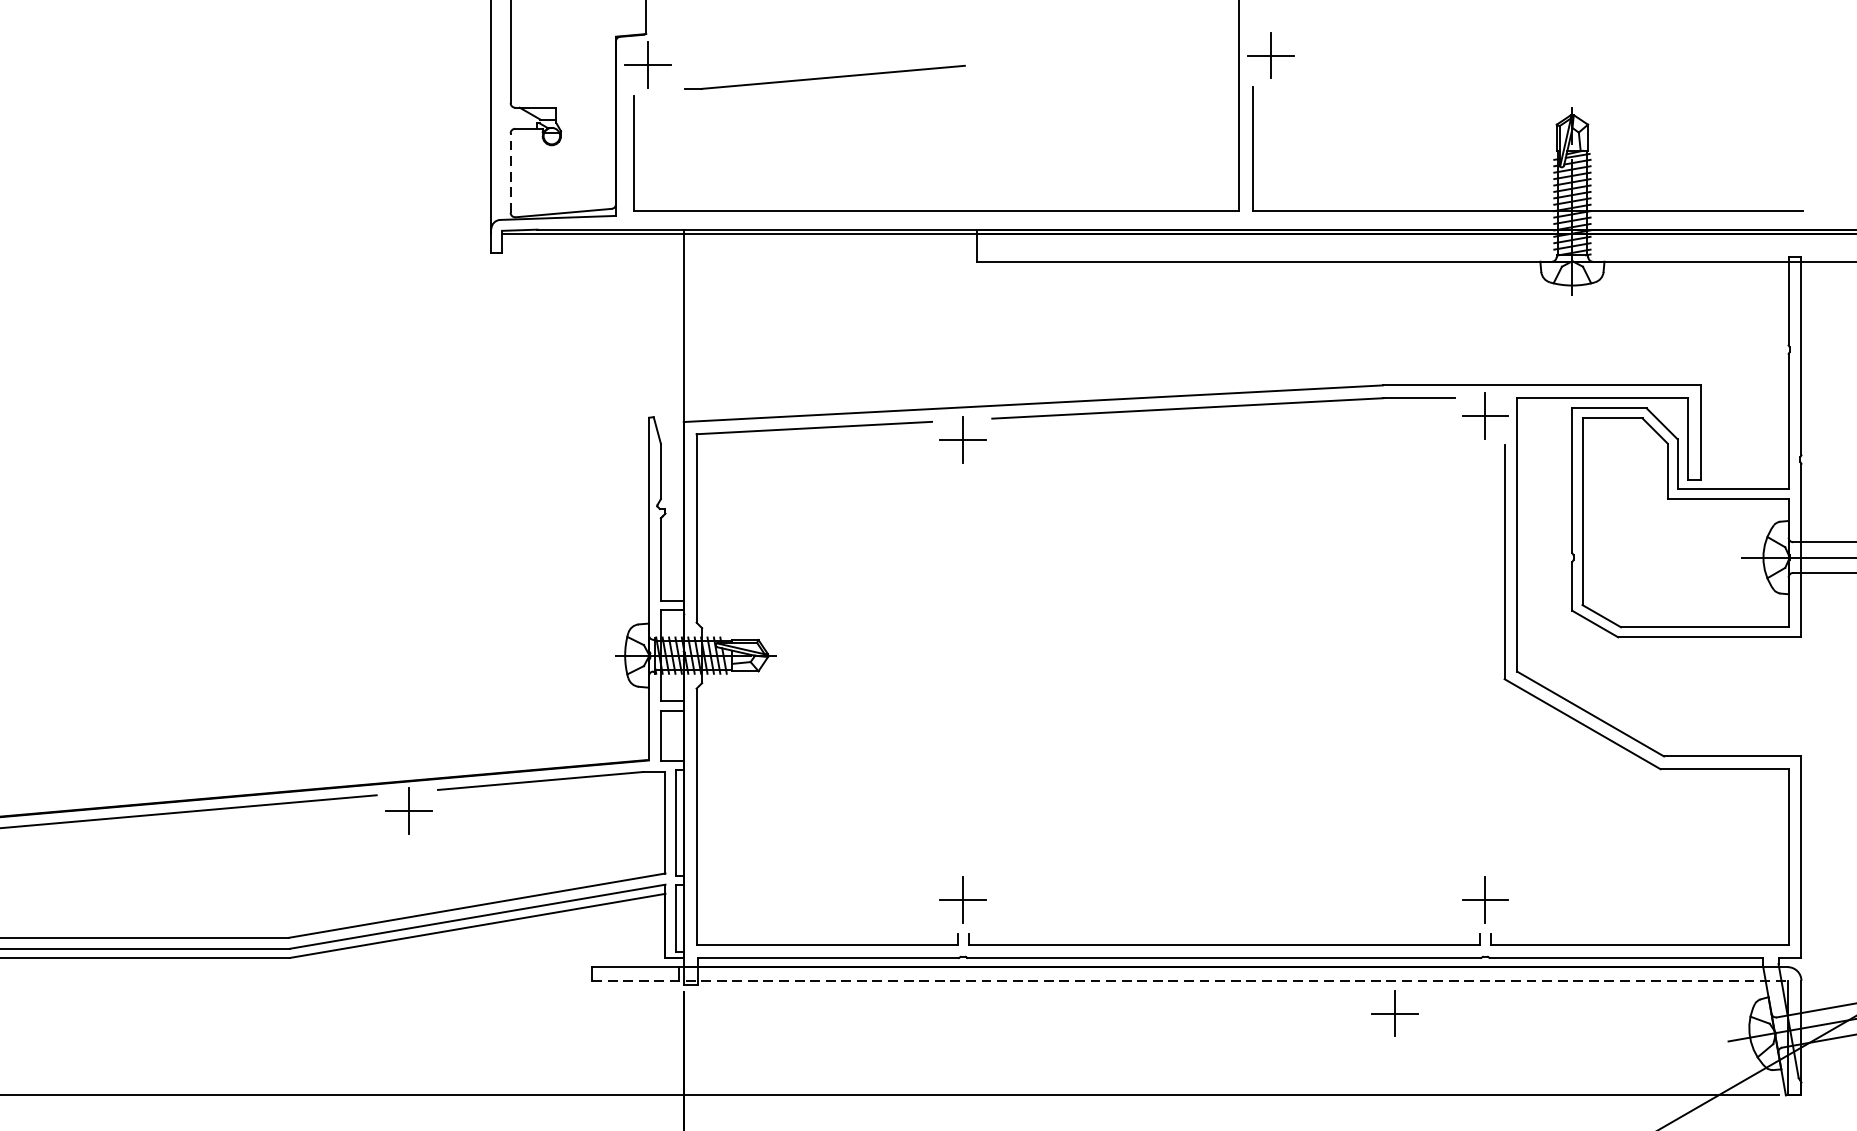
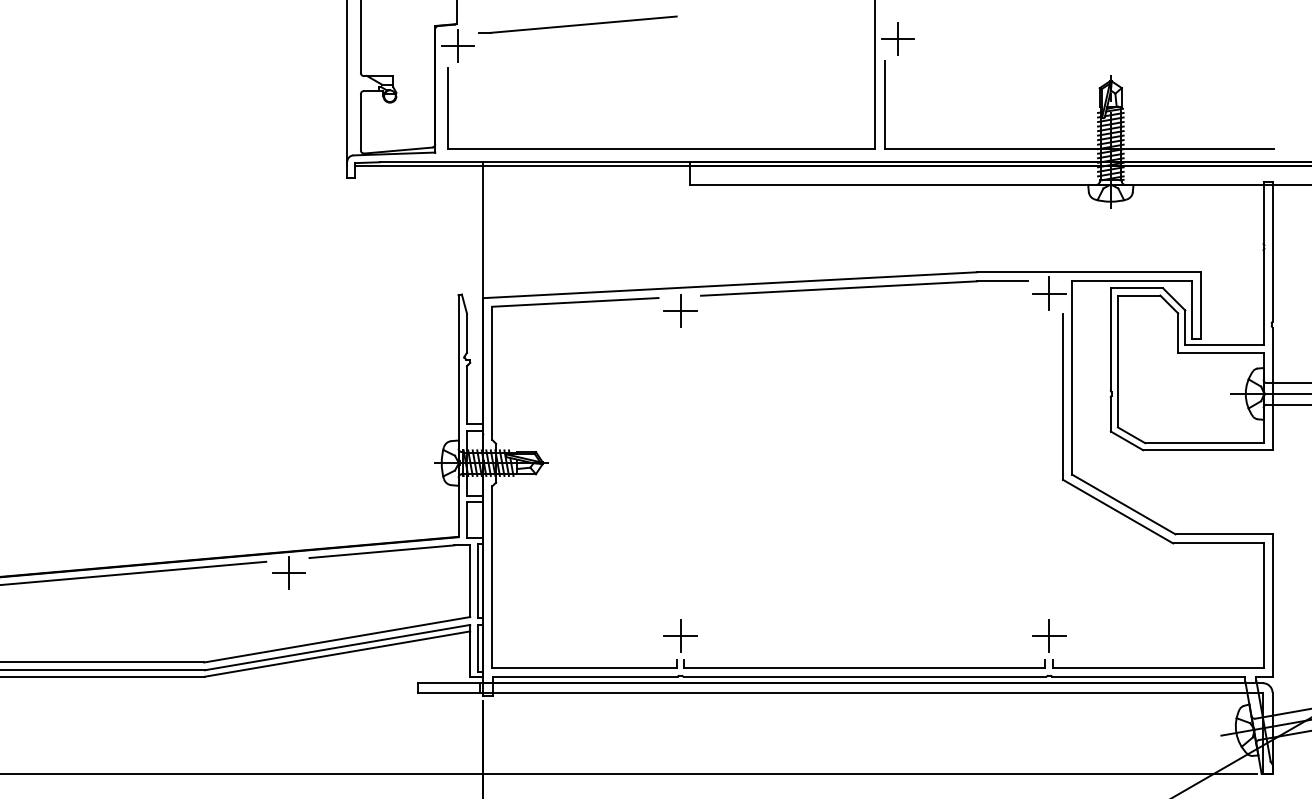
line: (824, 77) -> (577, 24), moved
line: (510, 171) -> (360, 121), dashed -> solid
line: (1191, 980) -> (841, 692), dashed -> solid
part: (1394, 1012) -> (985, 715), removed

